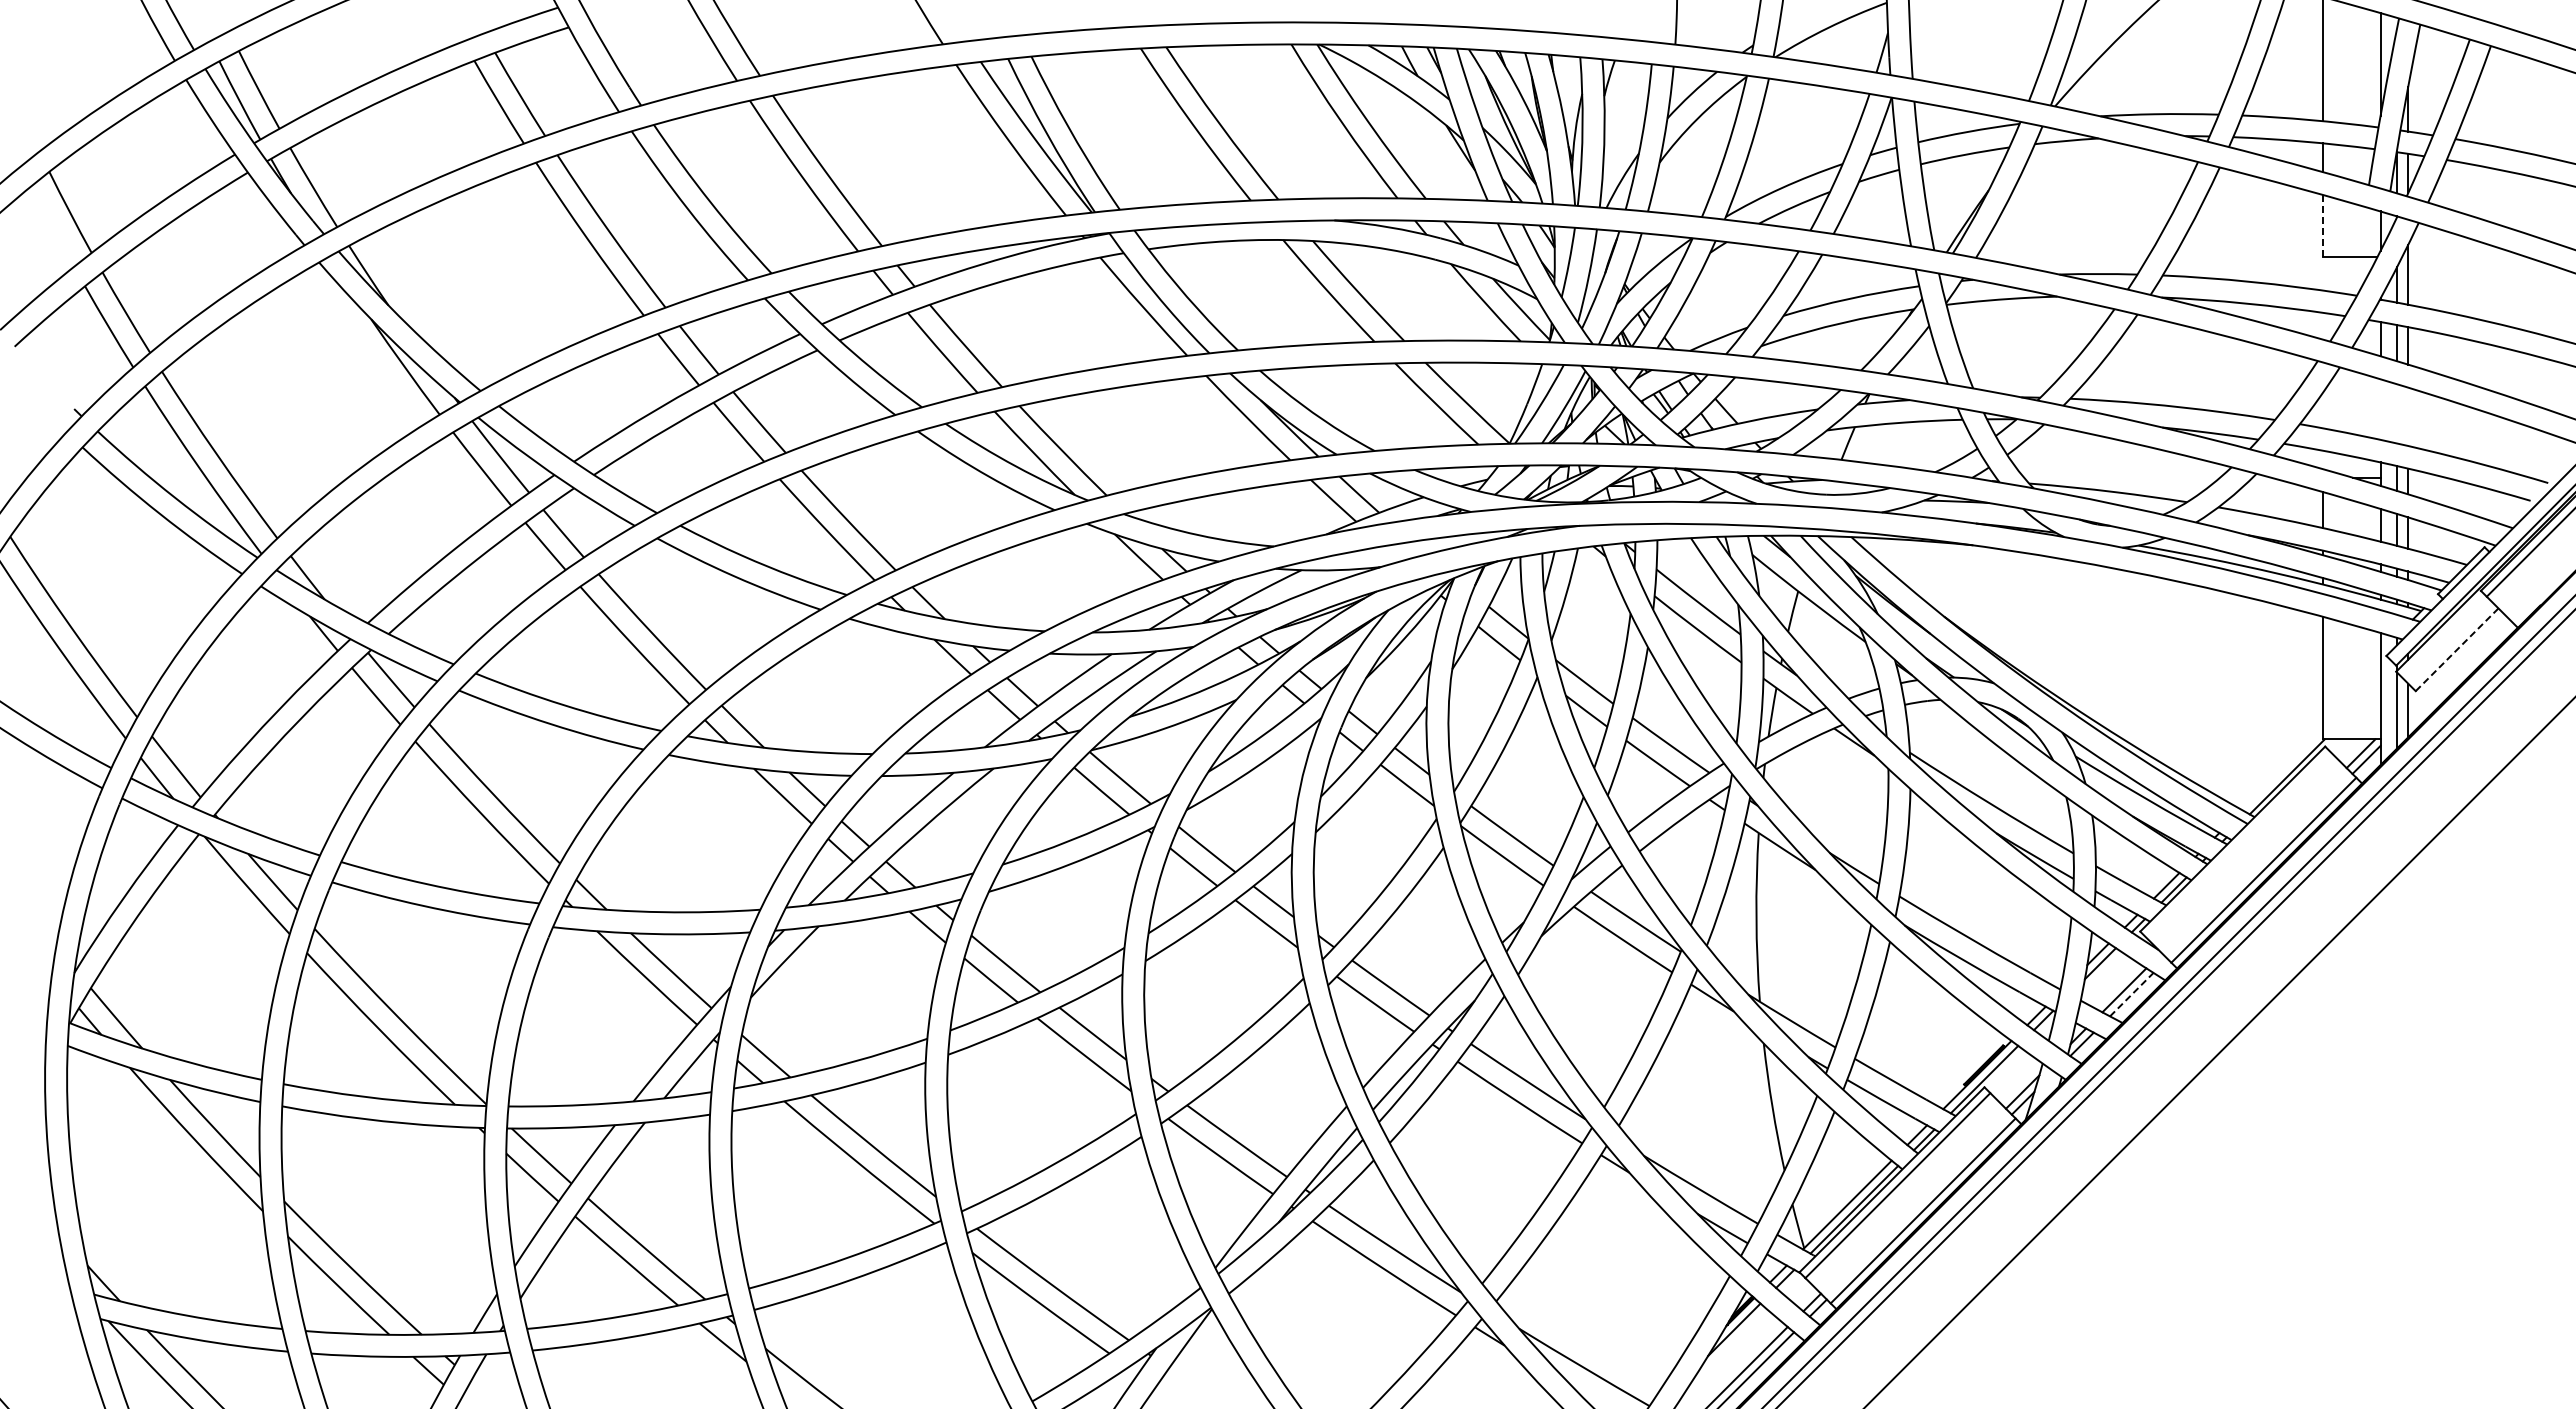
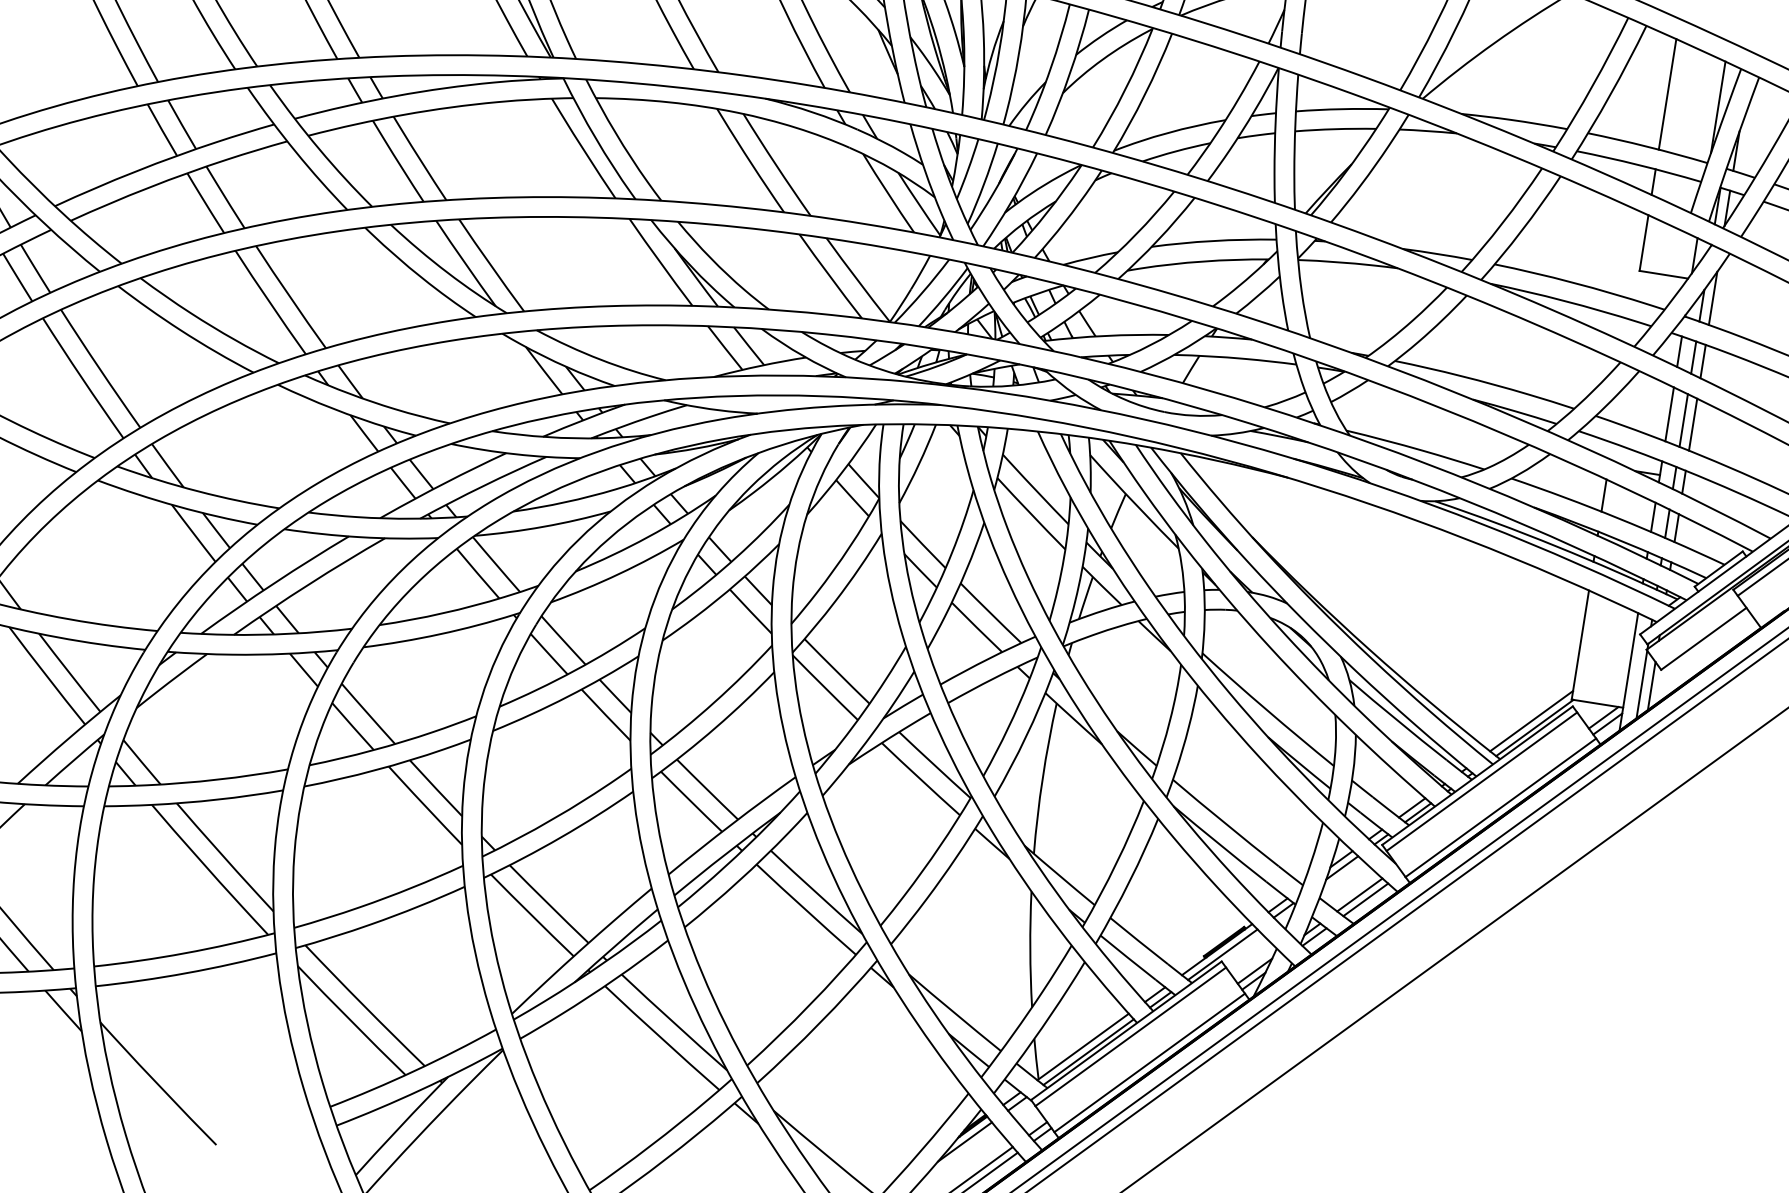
line: (2322, 225) -> (1643, 242), dashed -> solid
line: (2380, 409) -> (1669, 414), added
line: (2397, 413) -> (1684, 420), added
line: (2408, 416) -> (1693, 424), added
line: (2457, 649) -> (1704, 638), dashed -> solid
line: (2282, 769) -> (1531, 720), added
line: (2238, 844) -> (1481, 781), added
line: (2131, 994) -> (1365, 899), dashed -> solid

